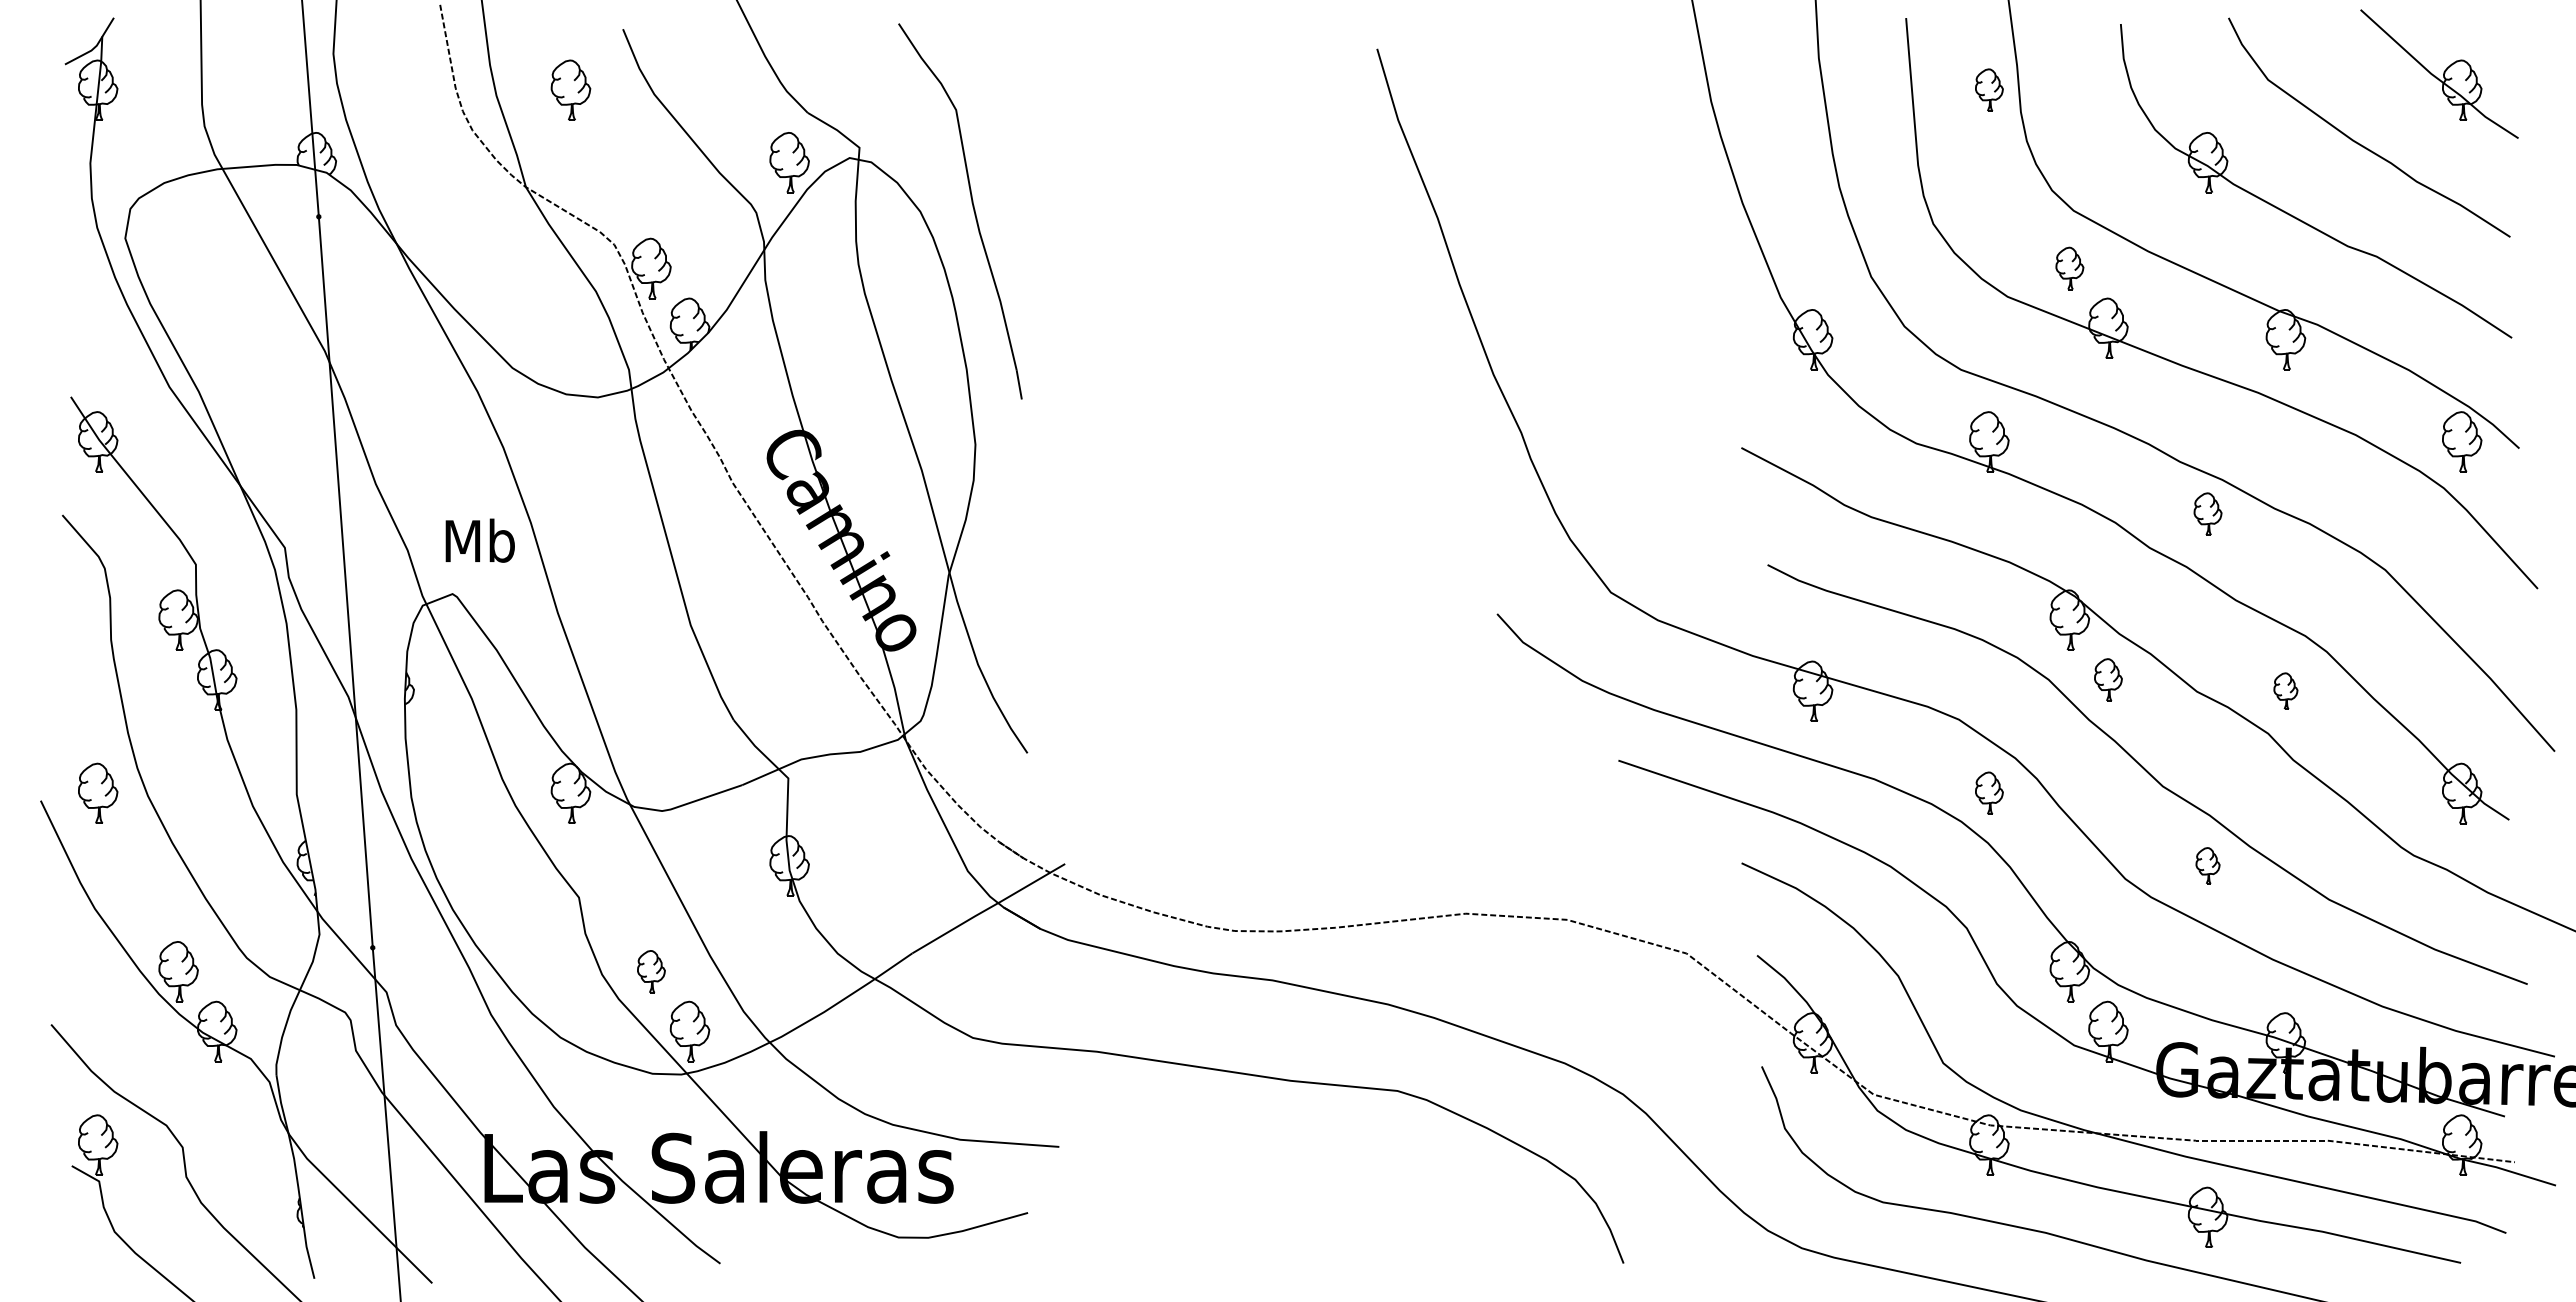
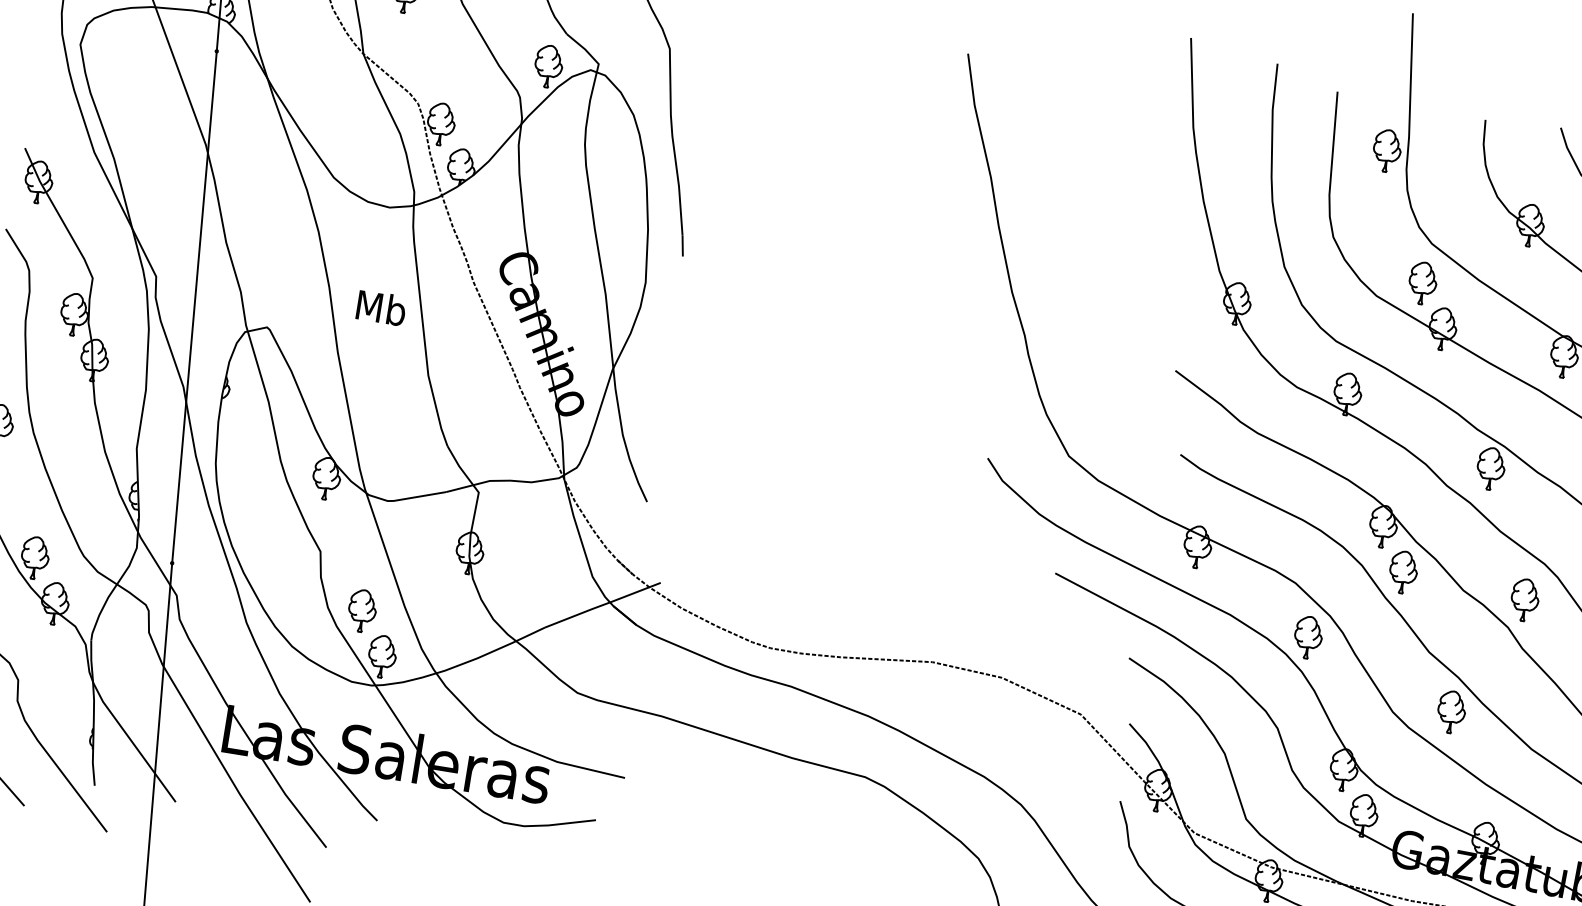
part: (1989, 89) -> (1387, 150), size x1.43
part: (2069, 268) -> (1422, 283), size x1.43
part: (2207, 513) -> (1490, 468), size x1.43
text: (479, 540) -> (380, 307), moved
part: (2108, 679) -> (1403, 572), size x1.43
part: (2285, 690) -> (1524, 599), size x1.67
part: (1989, 792) -> (1308, 636), size x1.43
part: (2207, 865) -> (1451, 711), size x1.67
part: (651, 971) -> (362, 610), size x1.43

